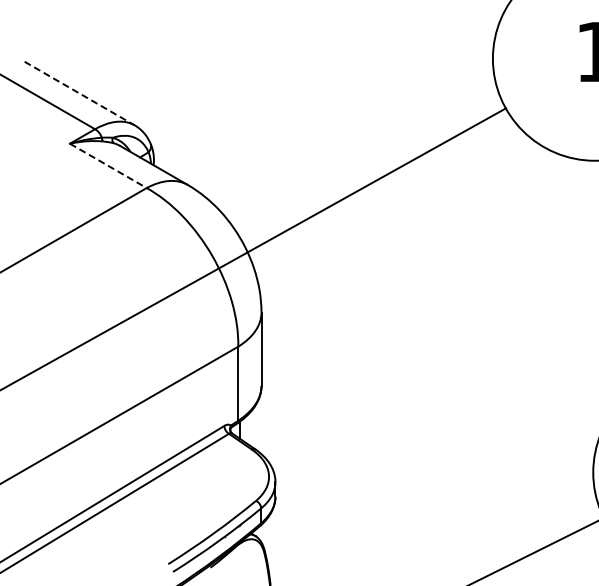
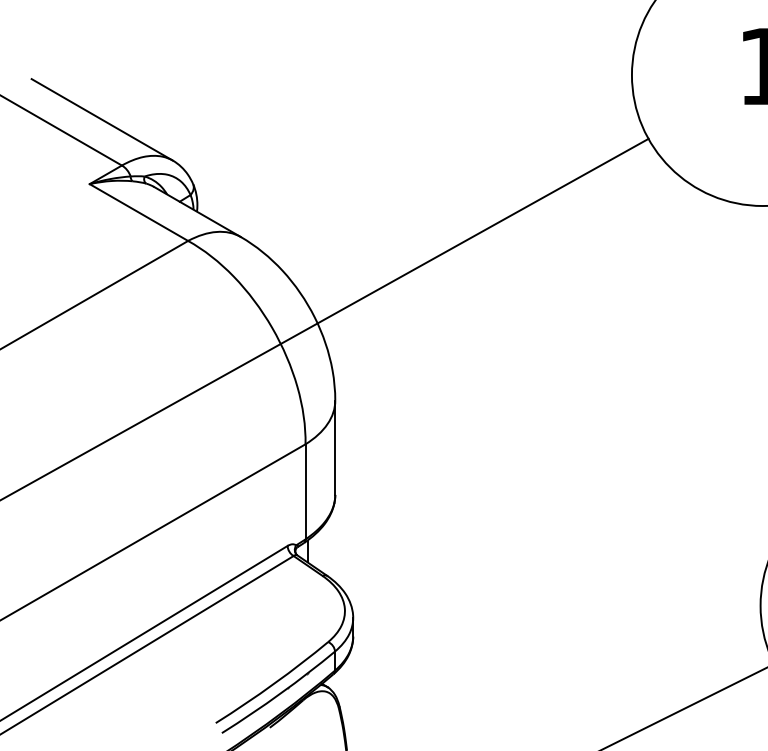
line: (79, 93) -> (101, 119), dashed -> solid
line: (108, 166) -> (139, 213), dashed -> solid

